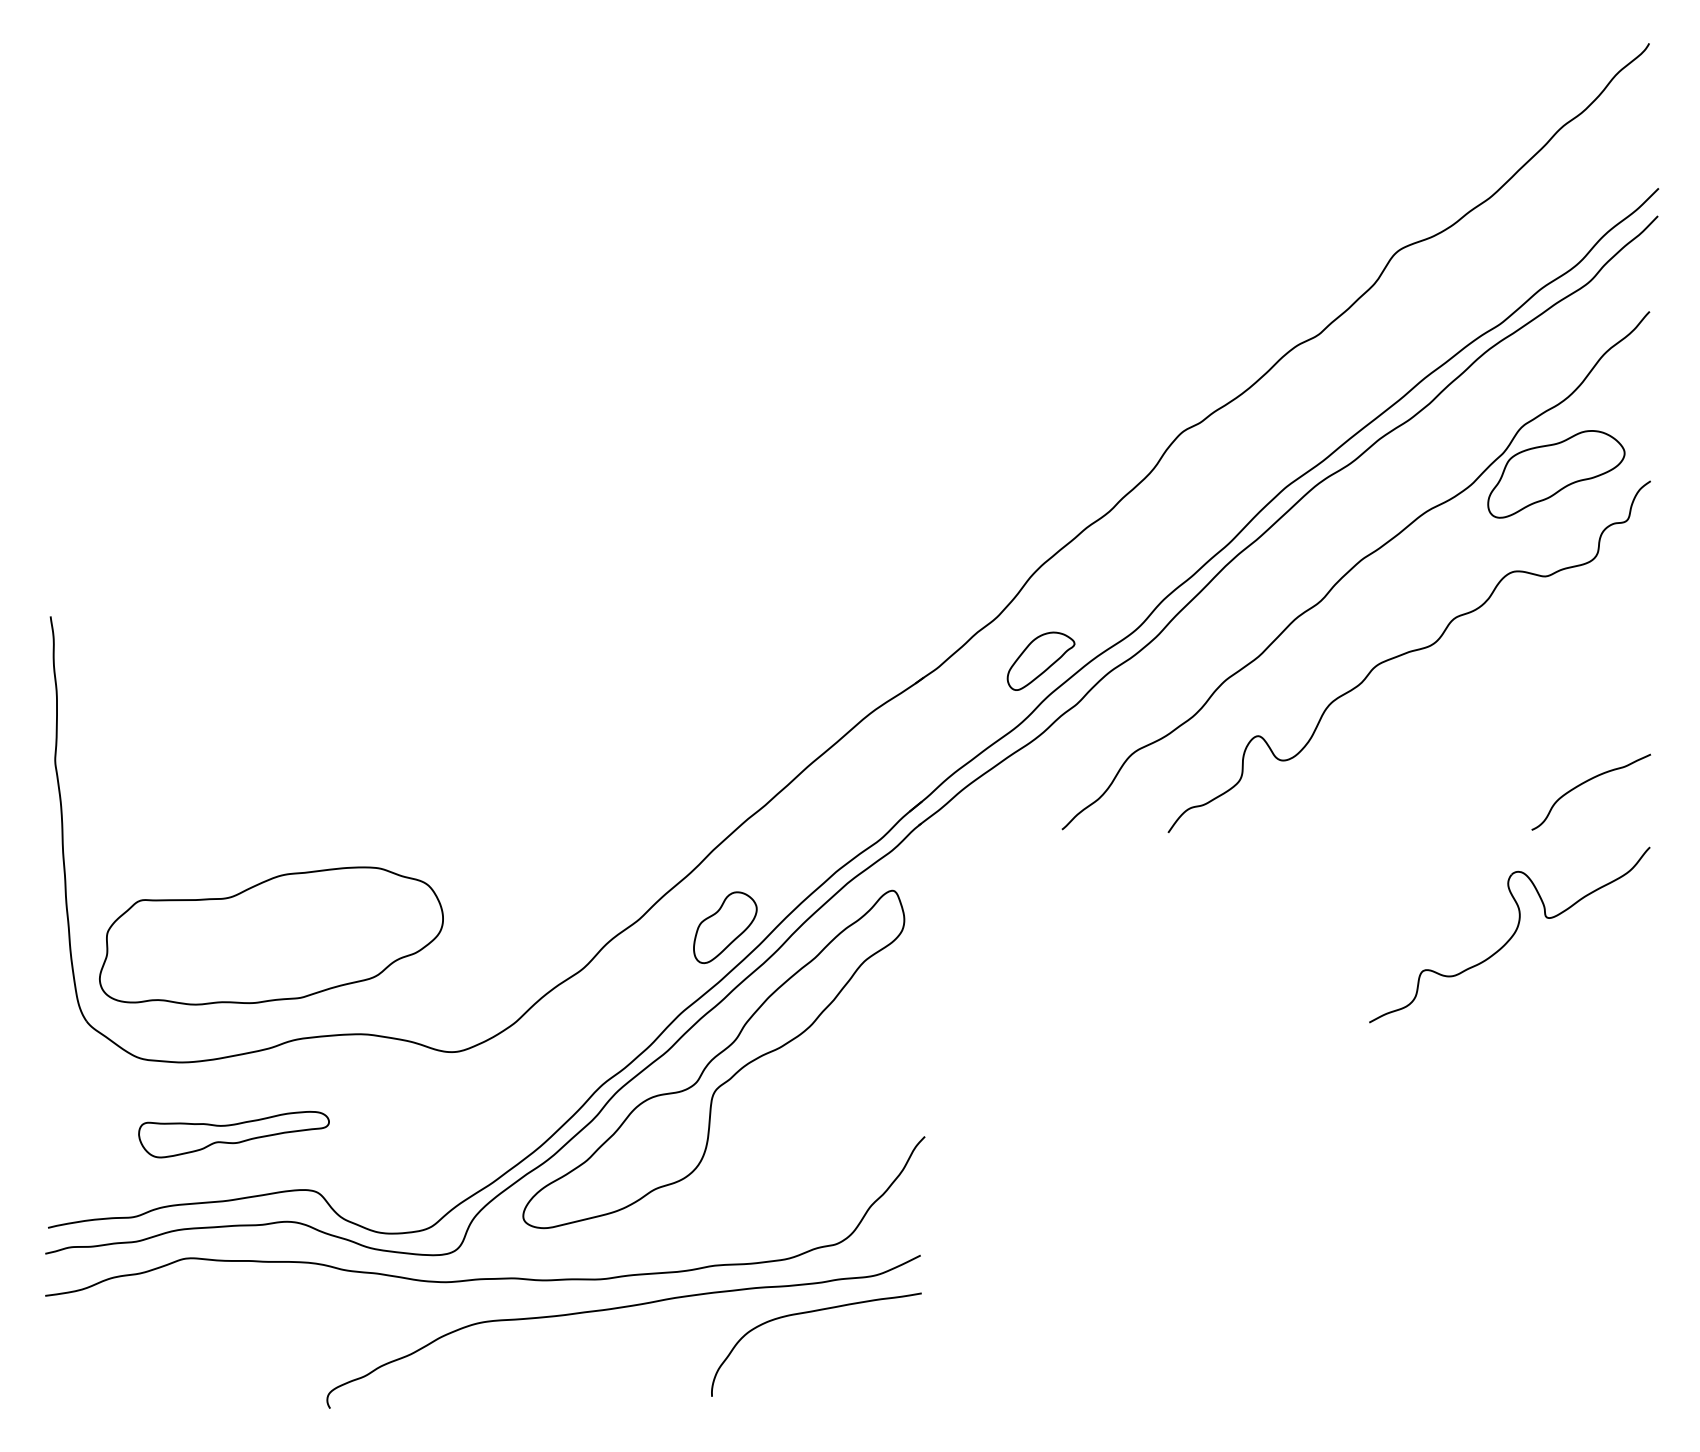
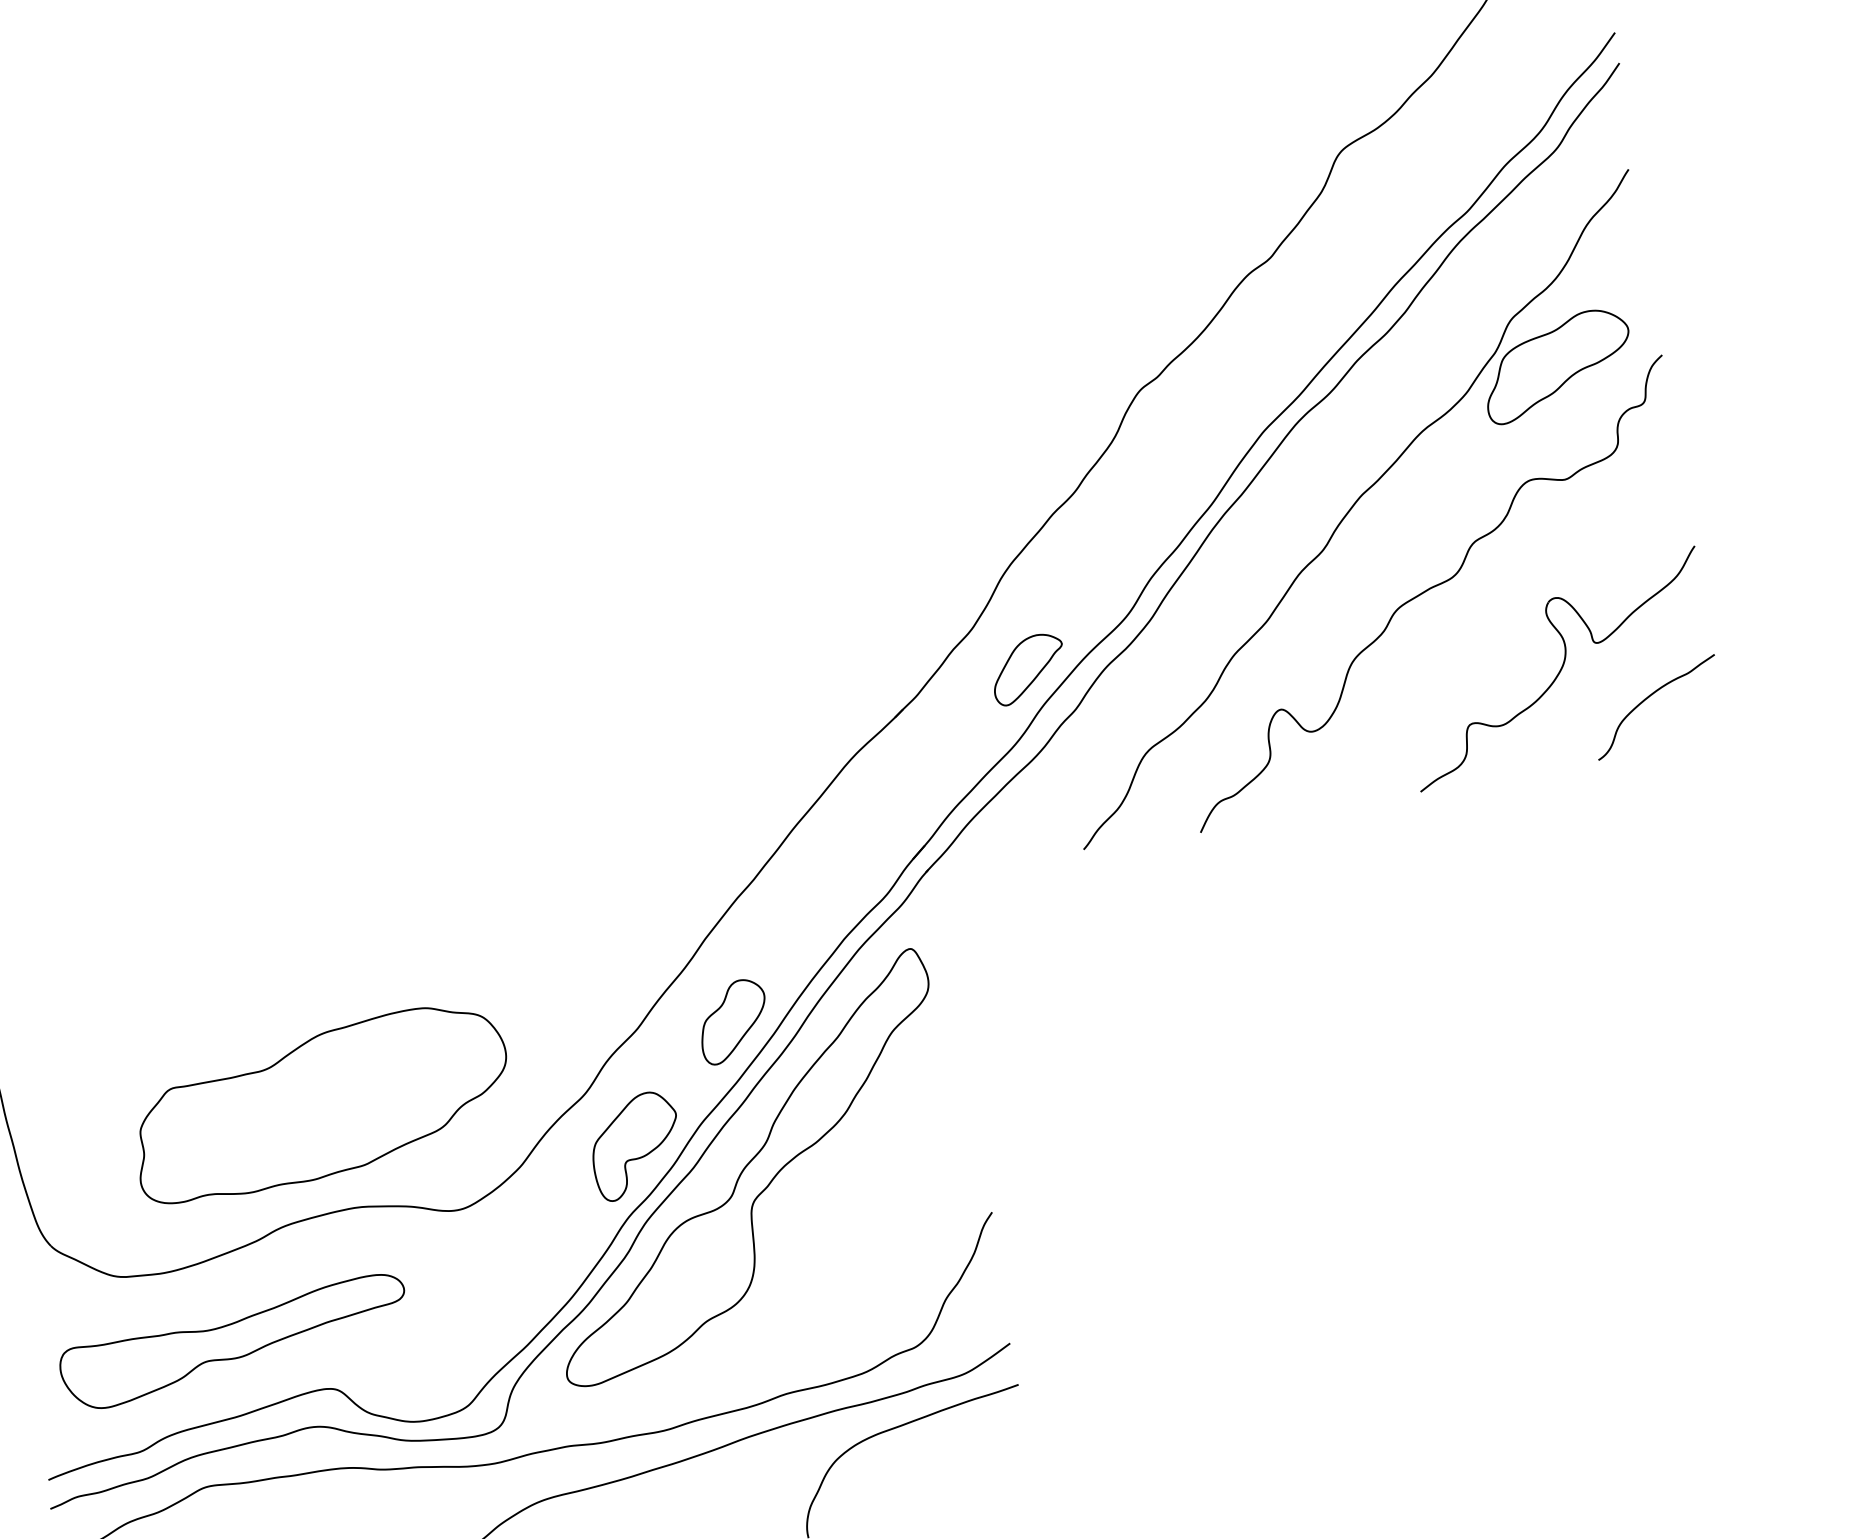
part: (1509, 934) -> (1557, 668), moved
part: (271, 935) -> (320, 1102), moved
part: (619, 1022) -> (635, 1145), added
part: (233, 1134) -> (233, 1342), size x1.67

